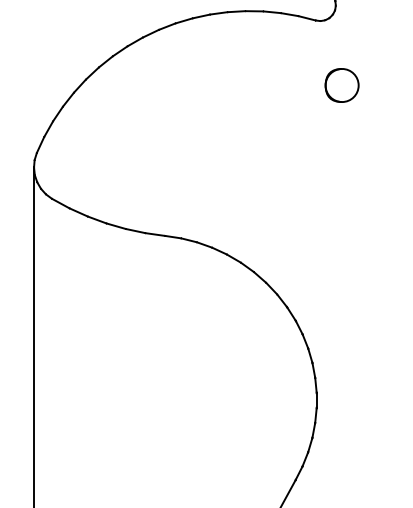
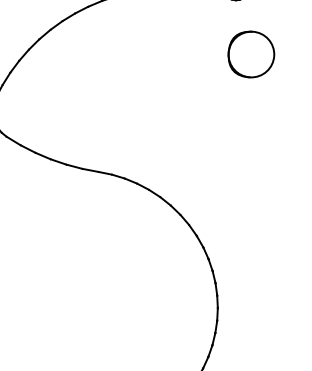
part: (341, 85) -> (250, 54), size x1.67

